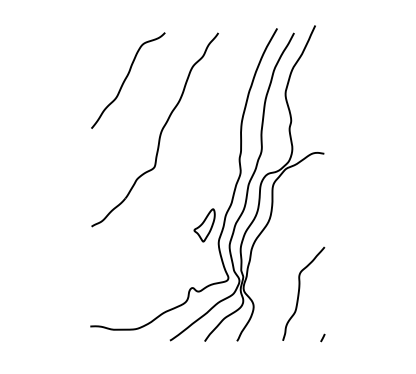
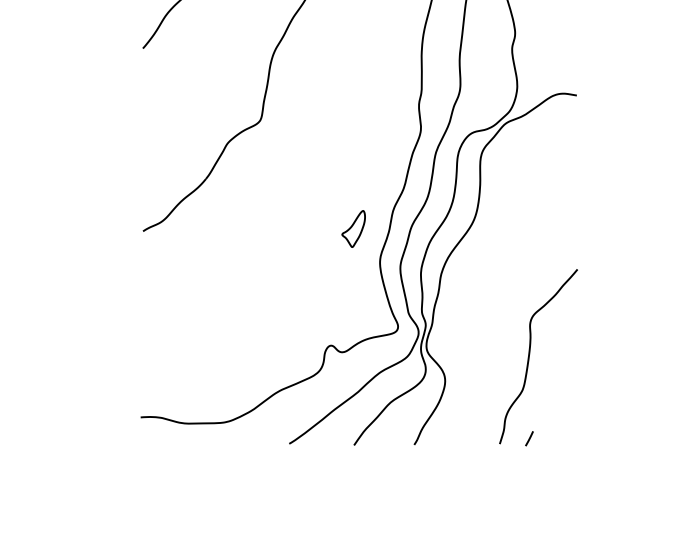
part: (204, 225) -> (353, 229), size x0.6
line: (322, 337) -> (528, 437), moved

